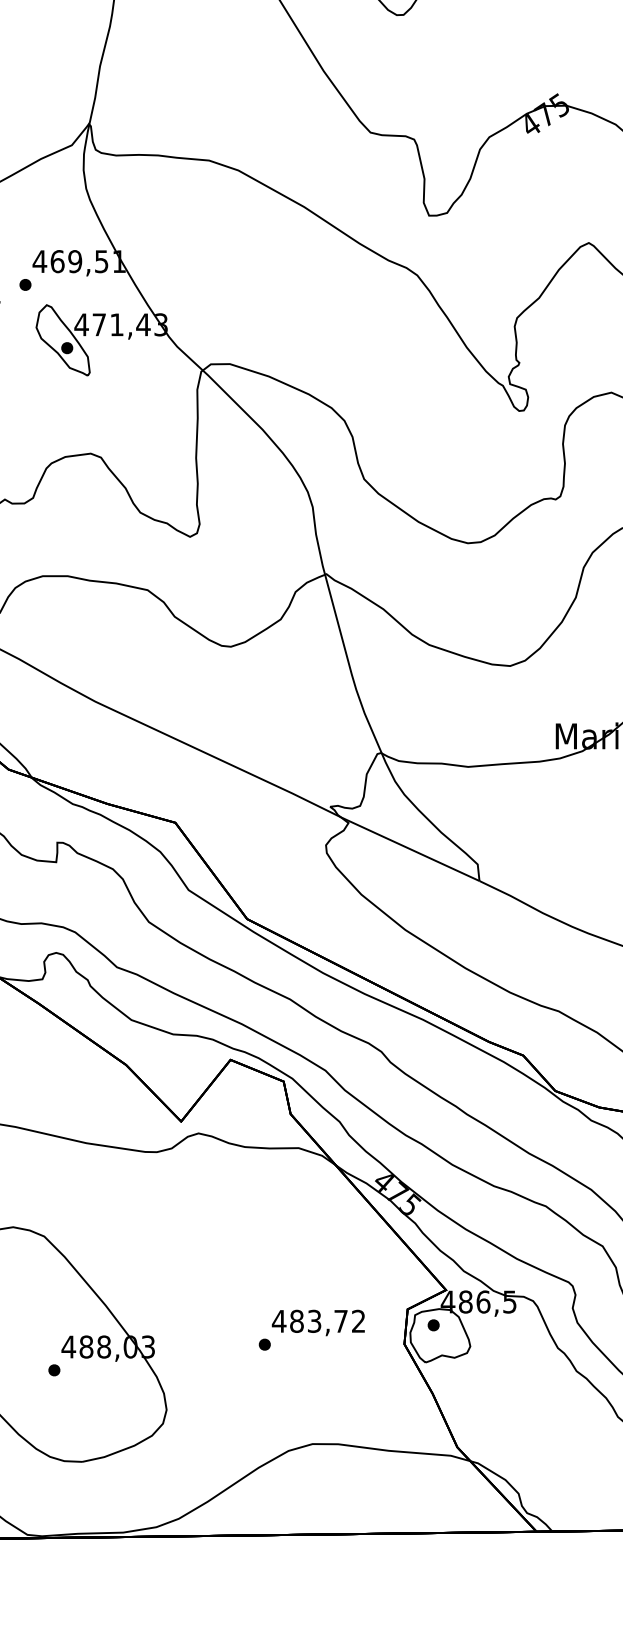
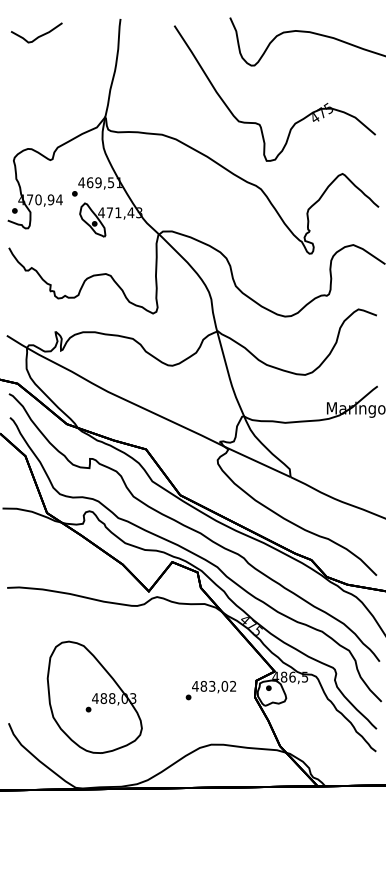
text: (340, 1319) -> (224, 685), 483,72 -> 483,02

